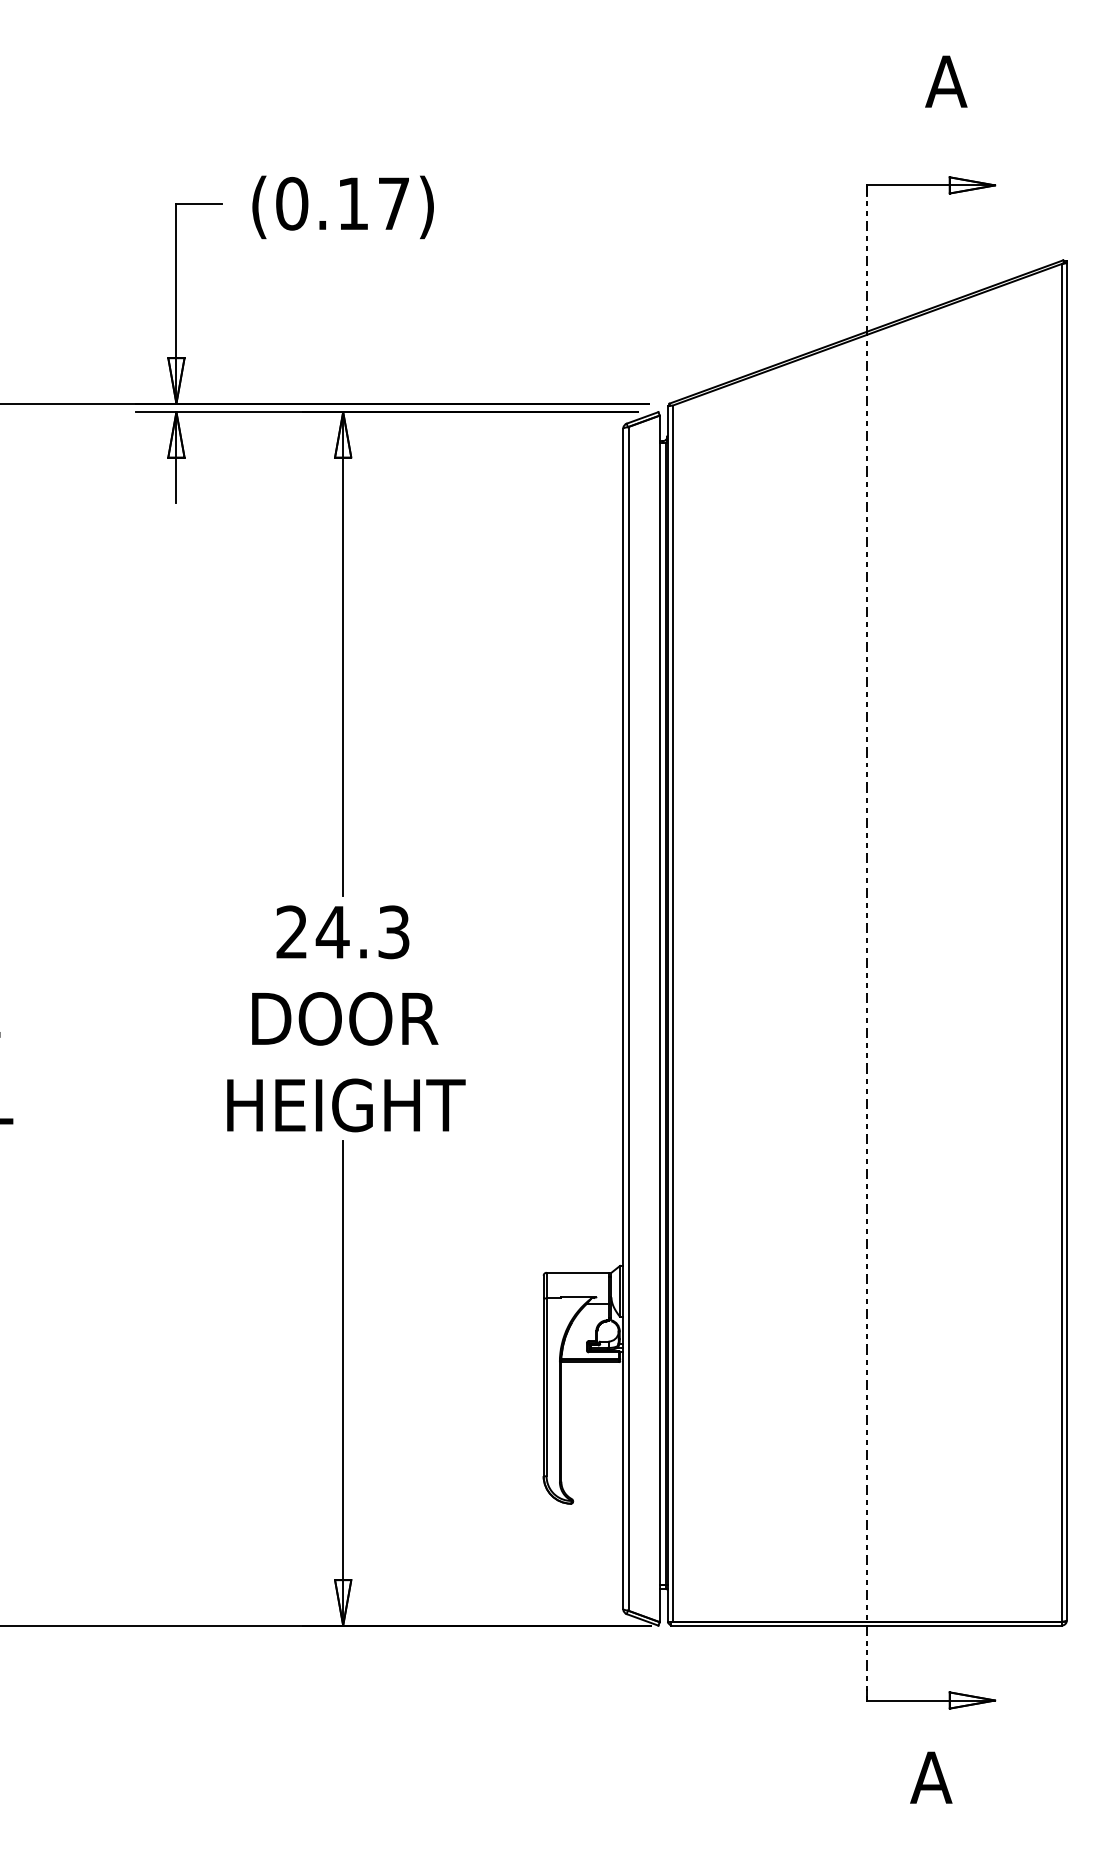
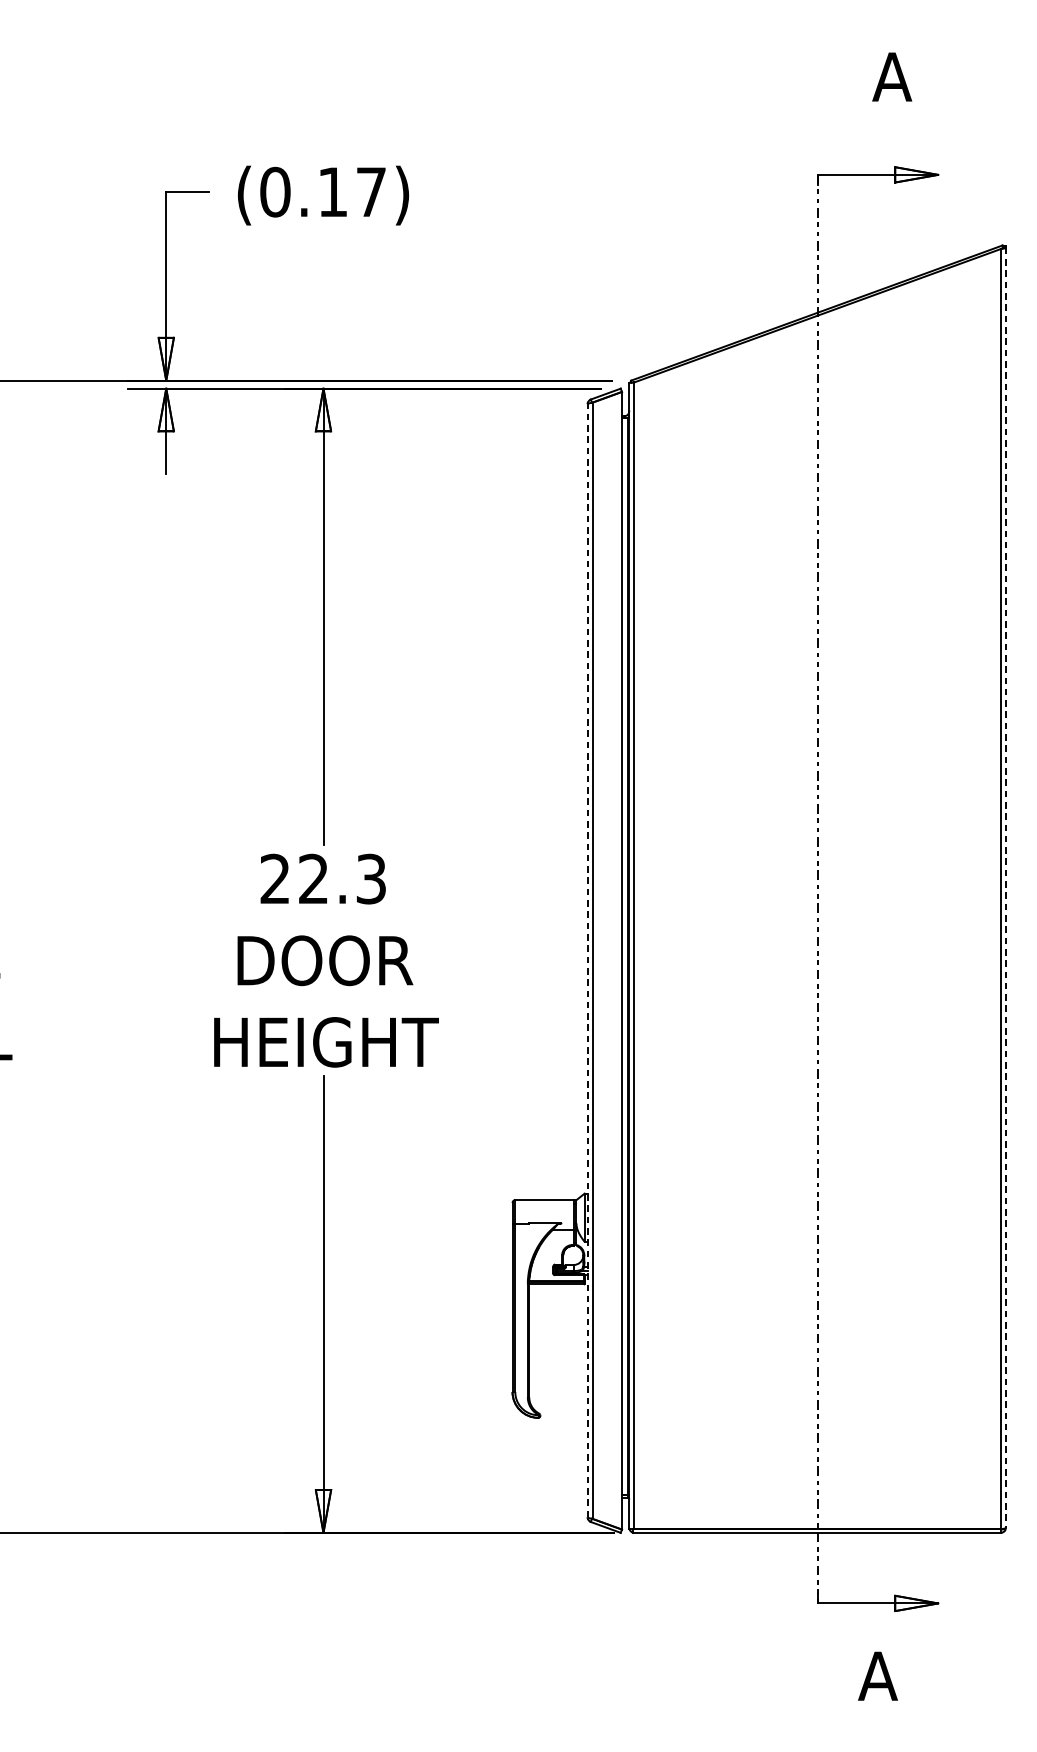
text: (332, 931) -> (313, 878), 24.3 -> 22.3
line: (1066, 941) -> (1005, 887), solid -> dashed
line: (623, 1018) -> (587, 960), solid -> dashed

